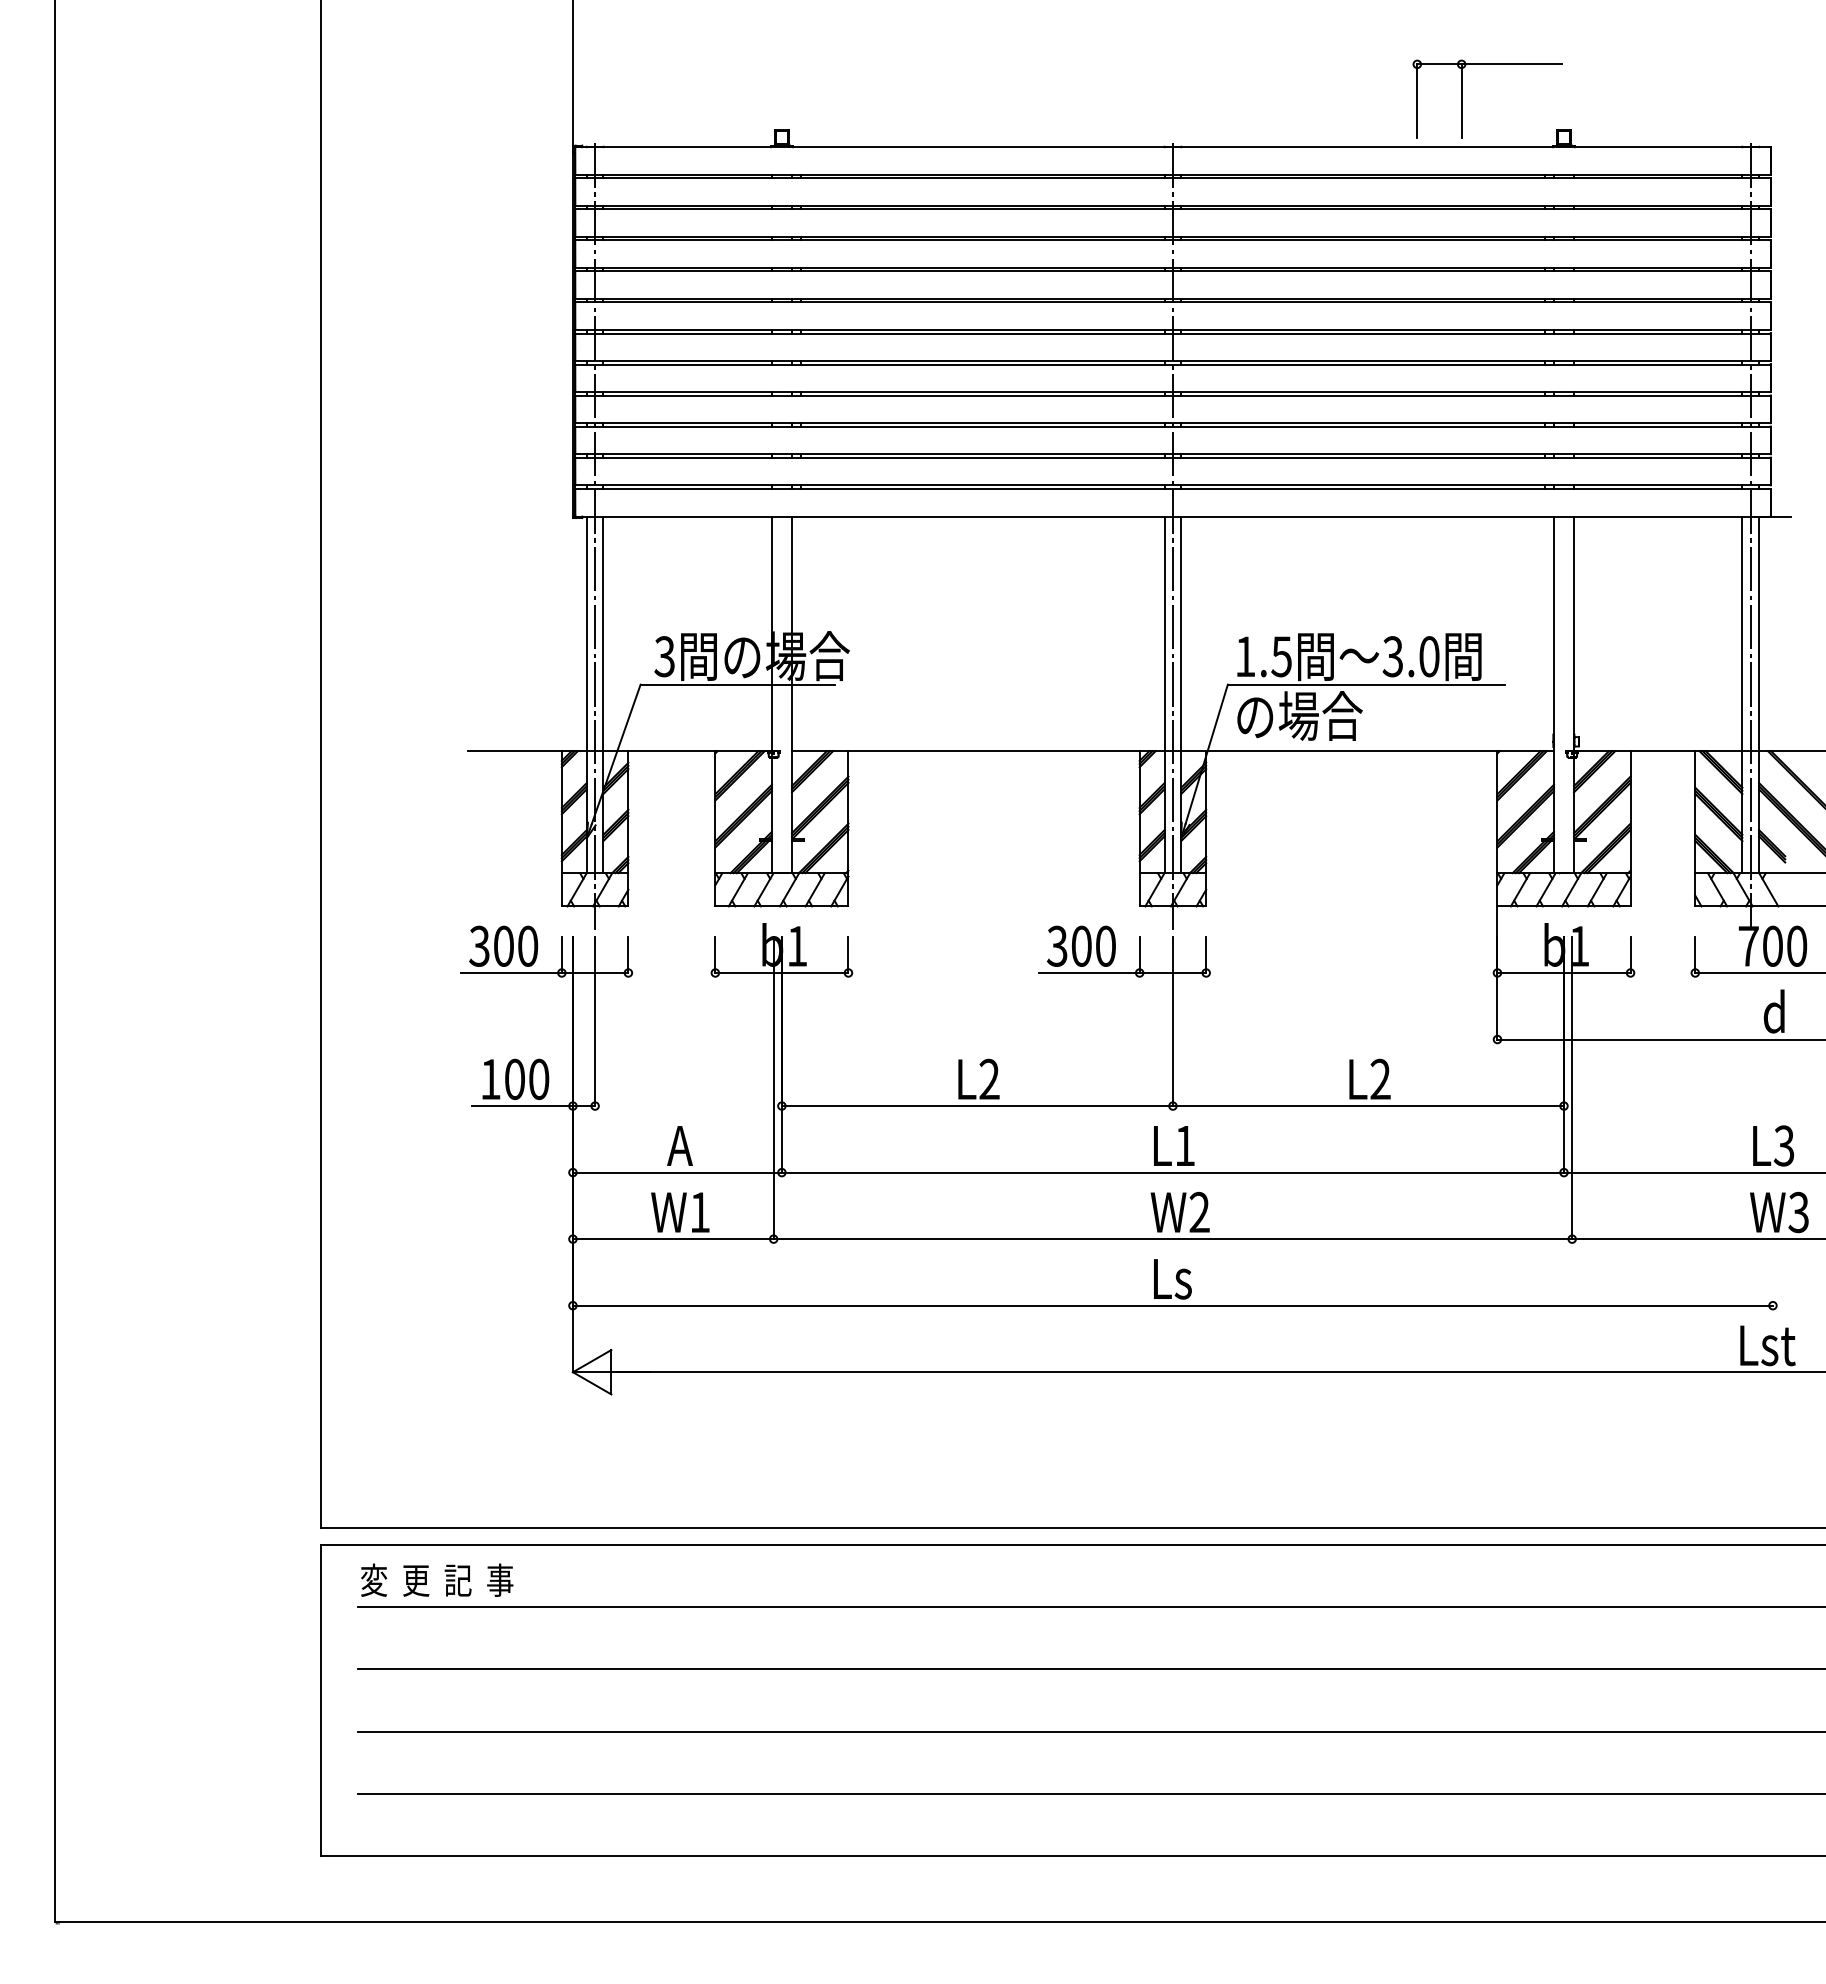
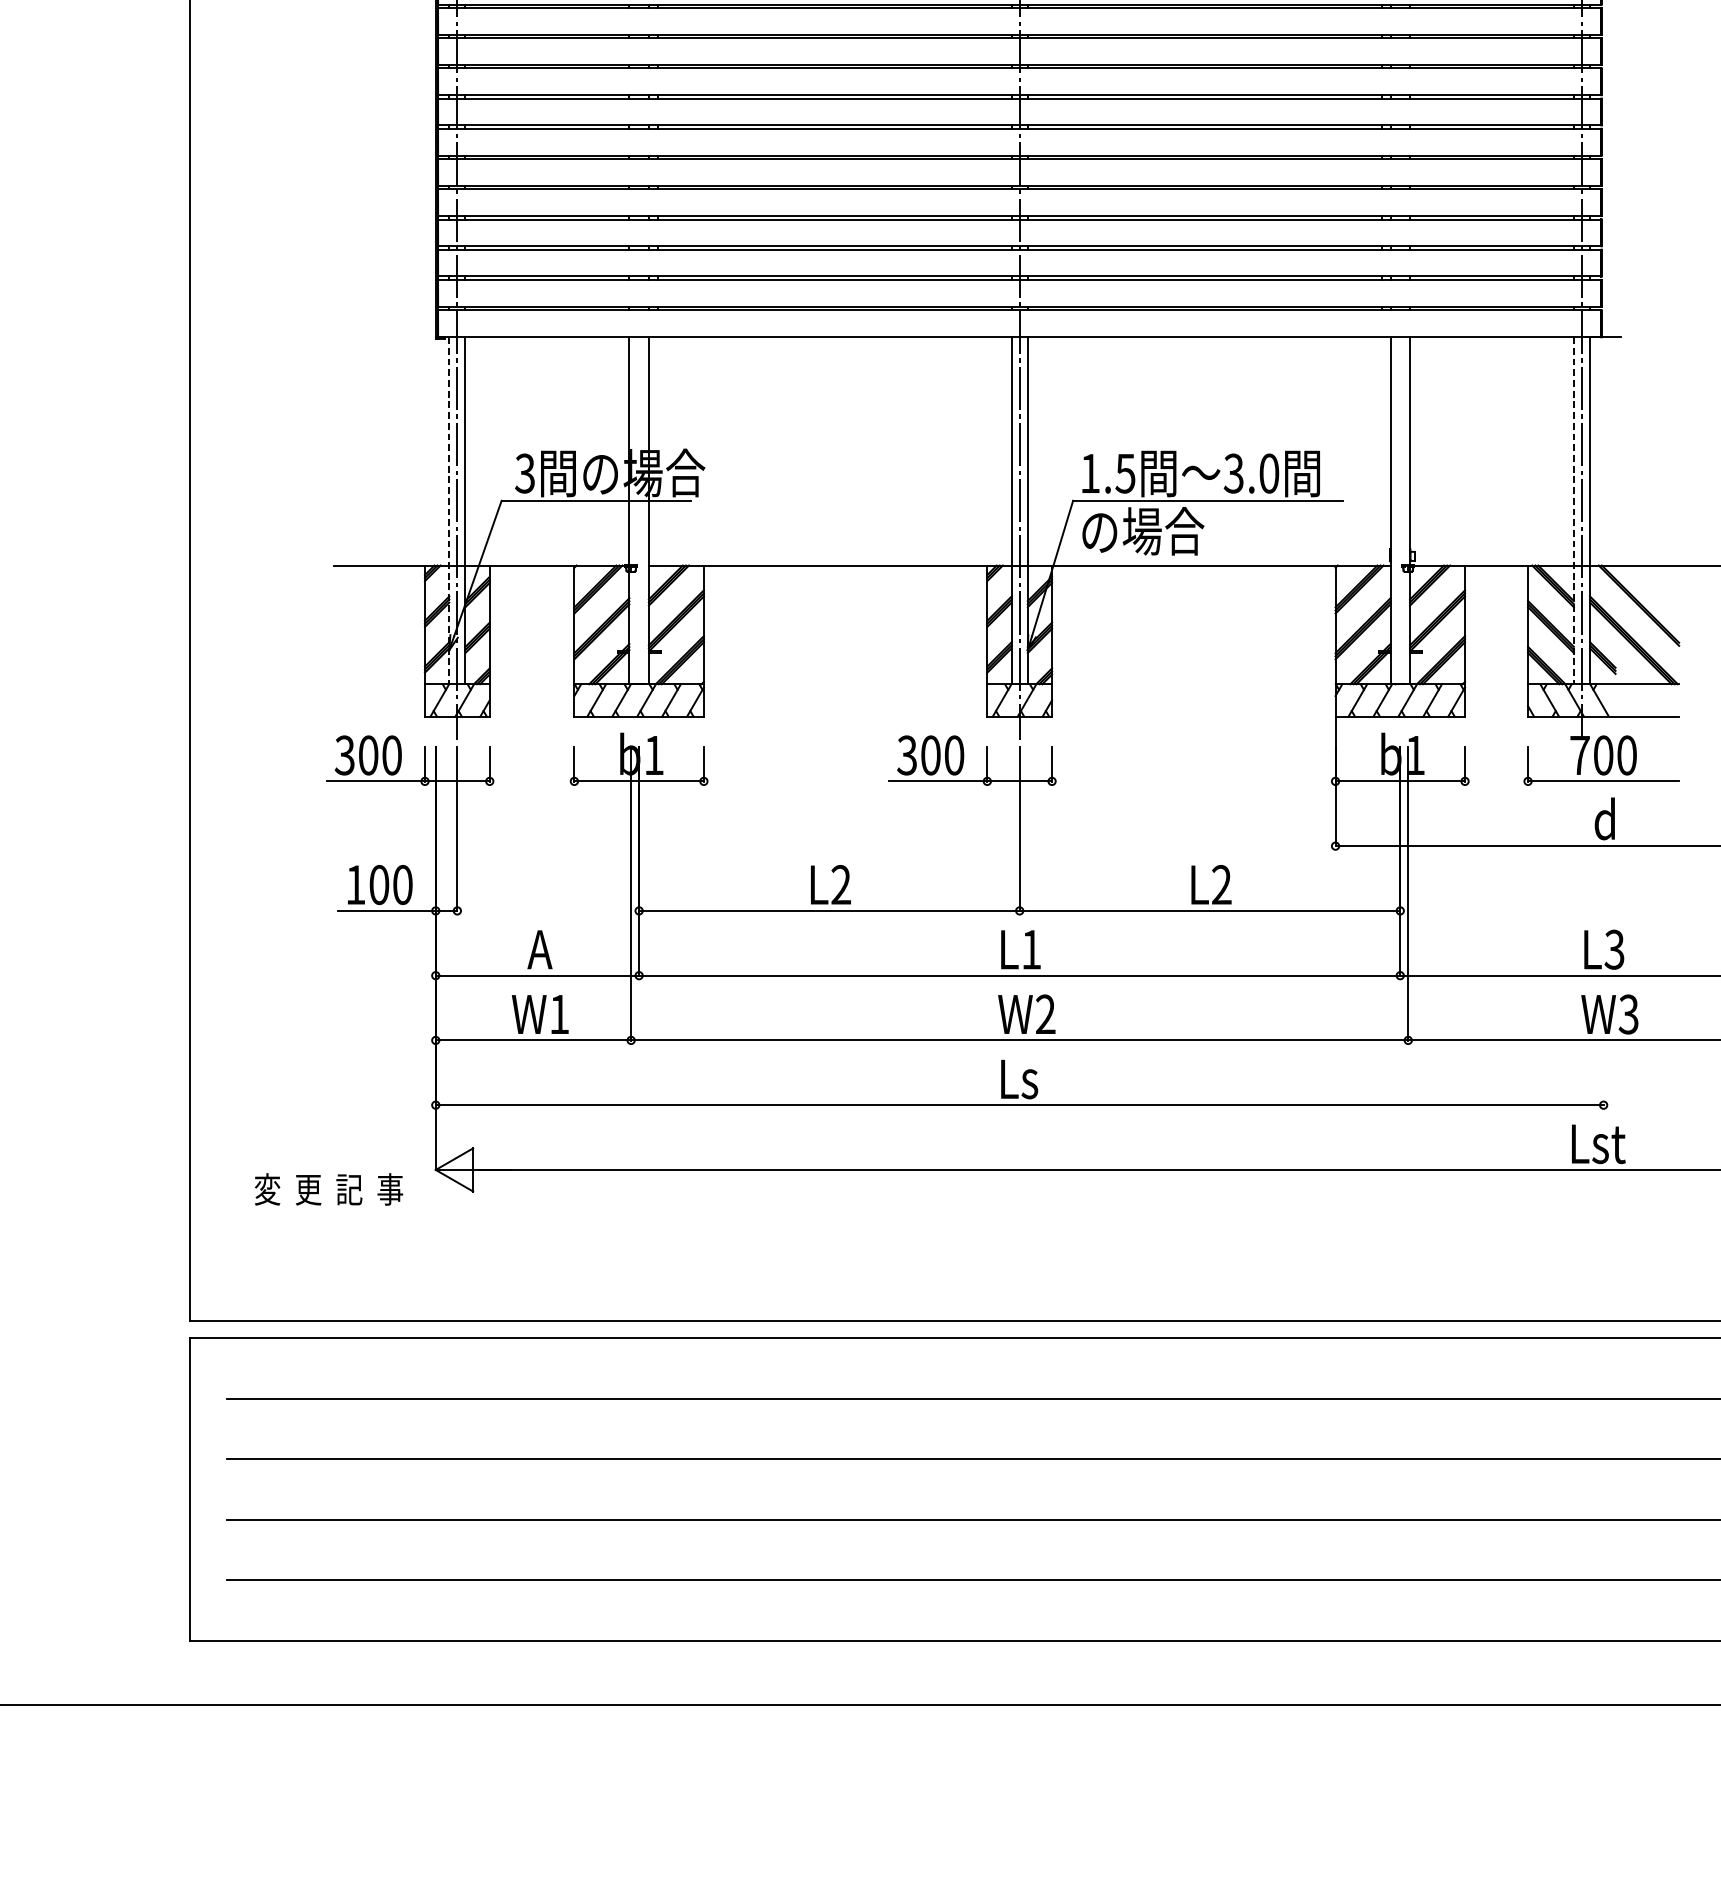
line: (586, 695) -> (448, 511), solid -> dashed
line: (1742, 695) -> (1573, 511), solid -> dashed
text: (437, 1579) -> (329, 1188), moved

